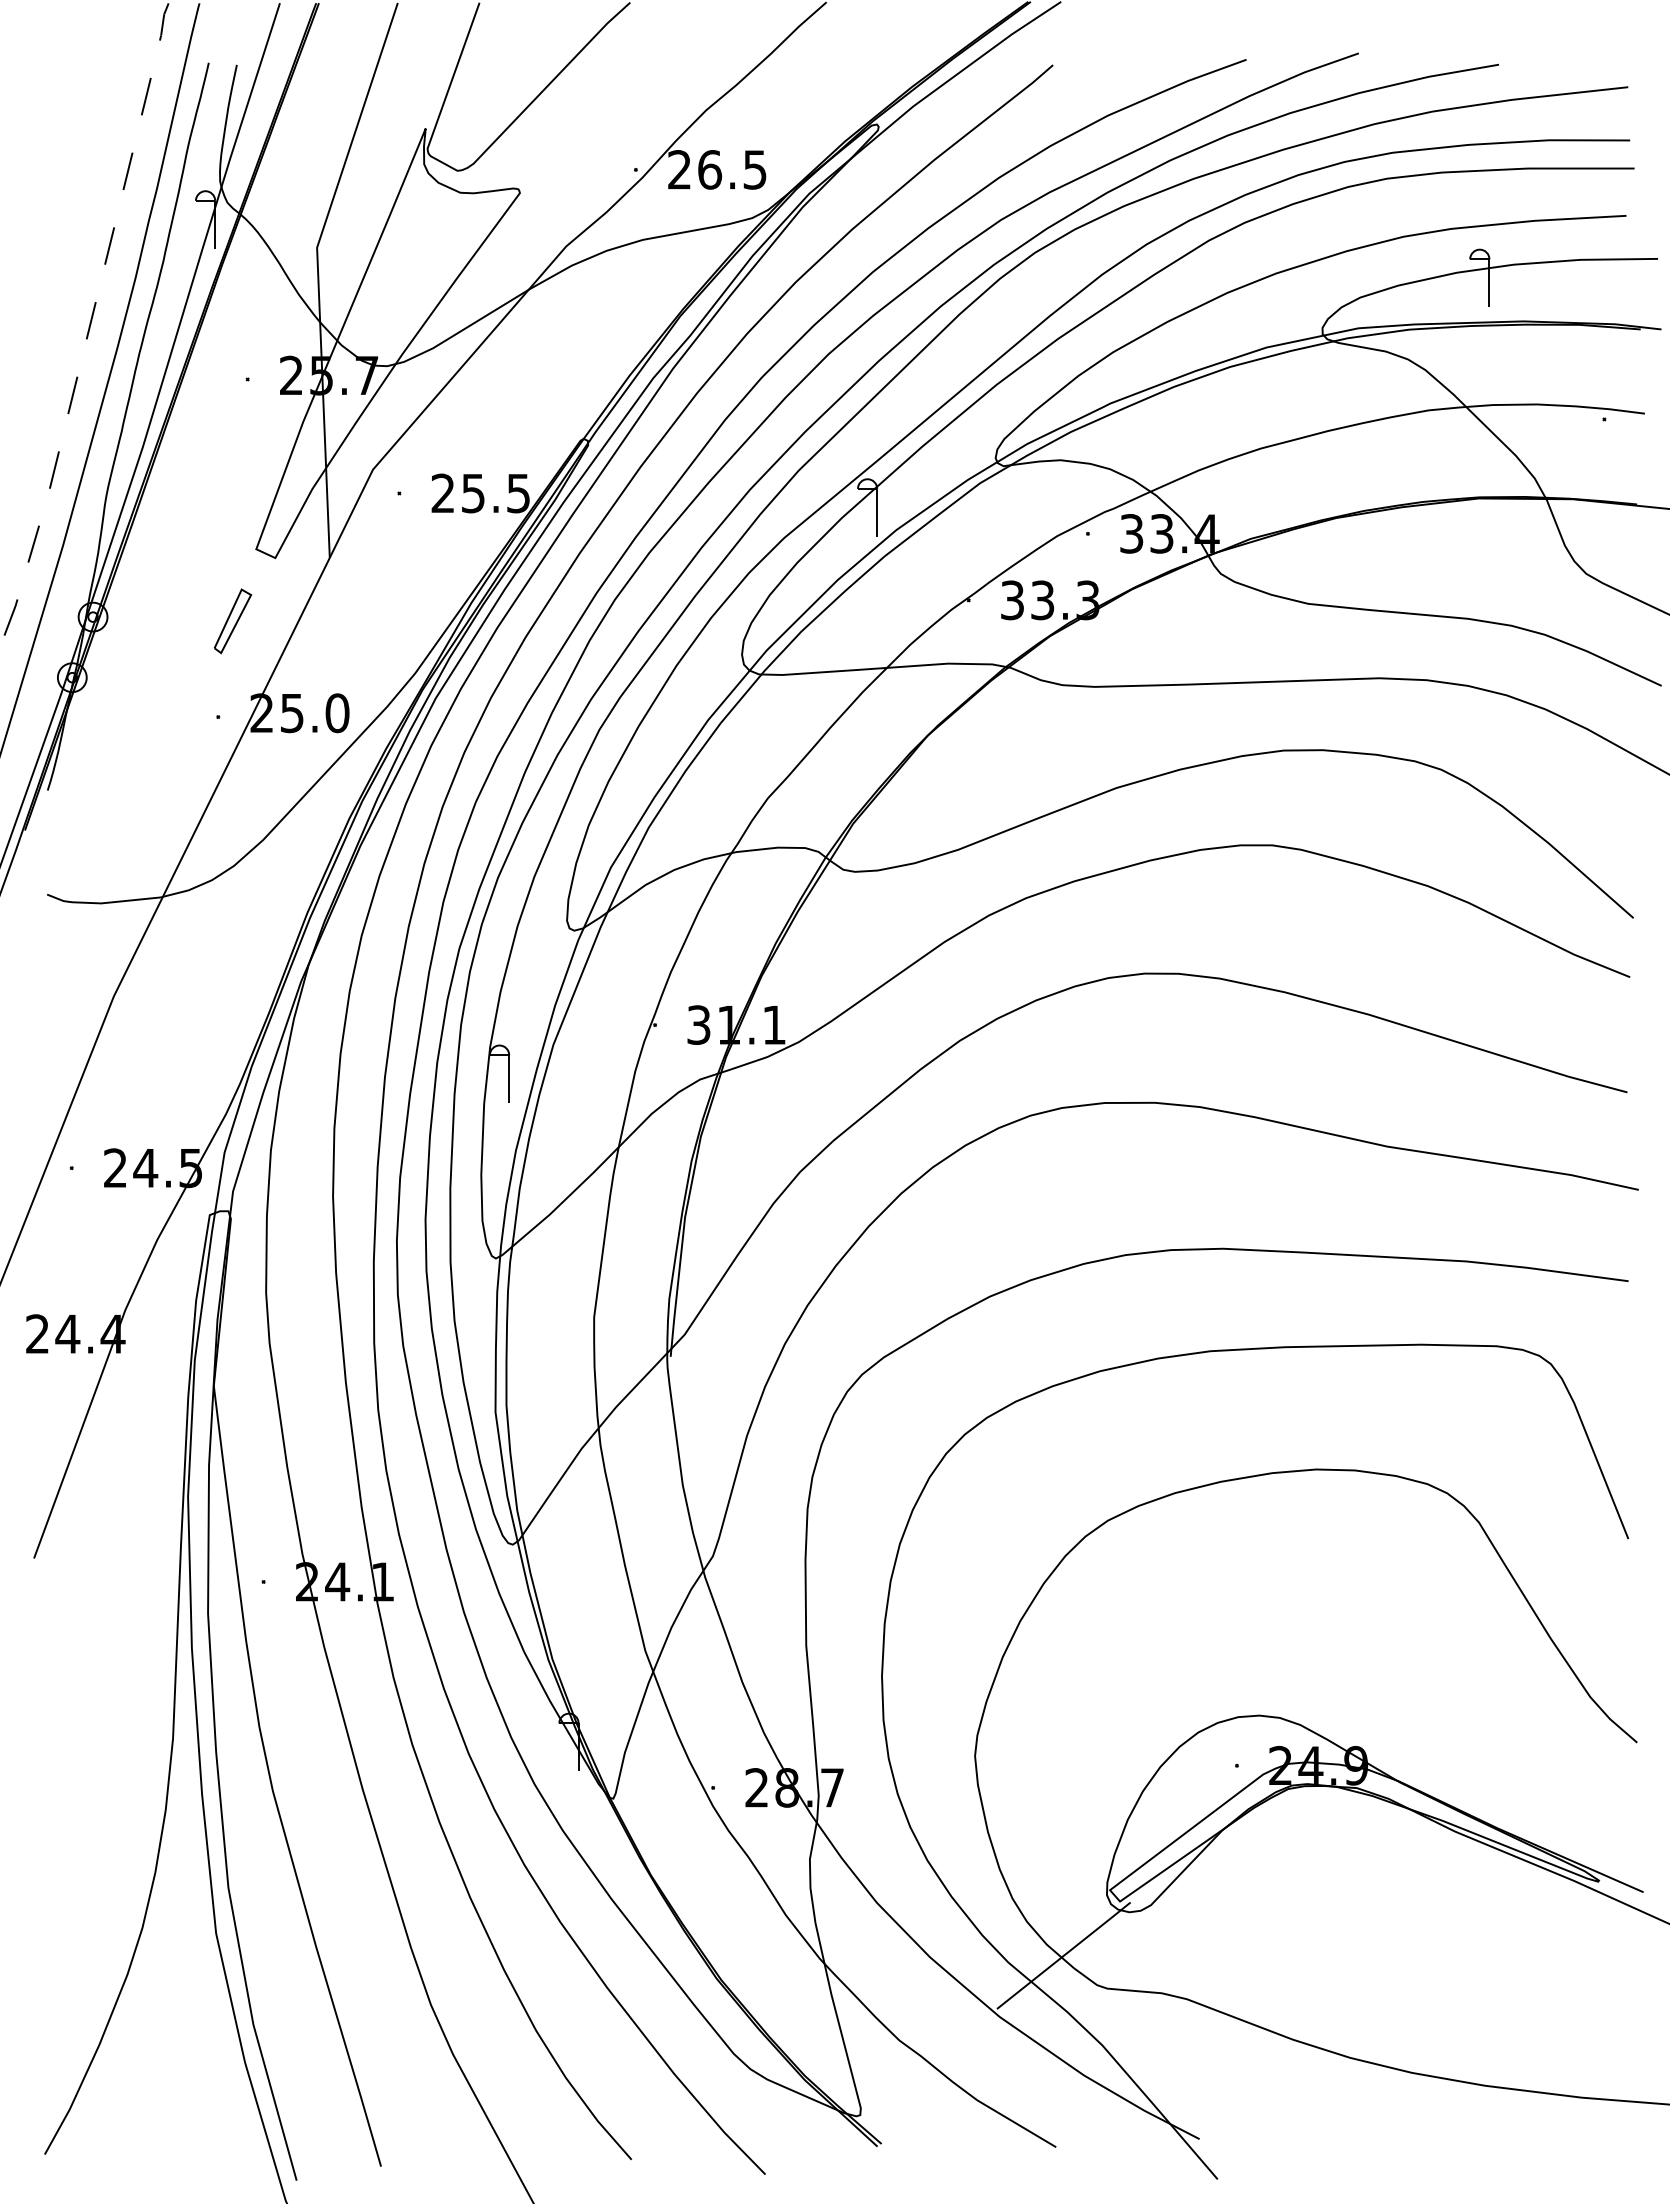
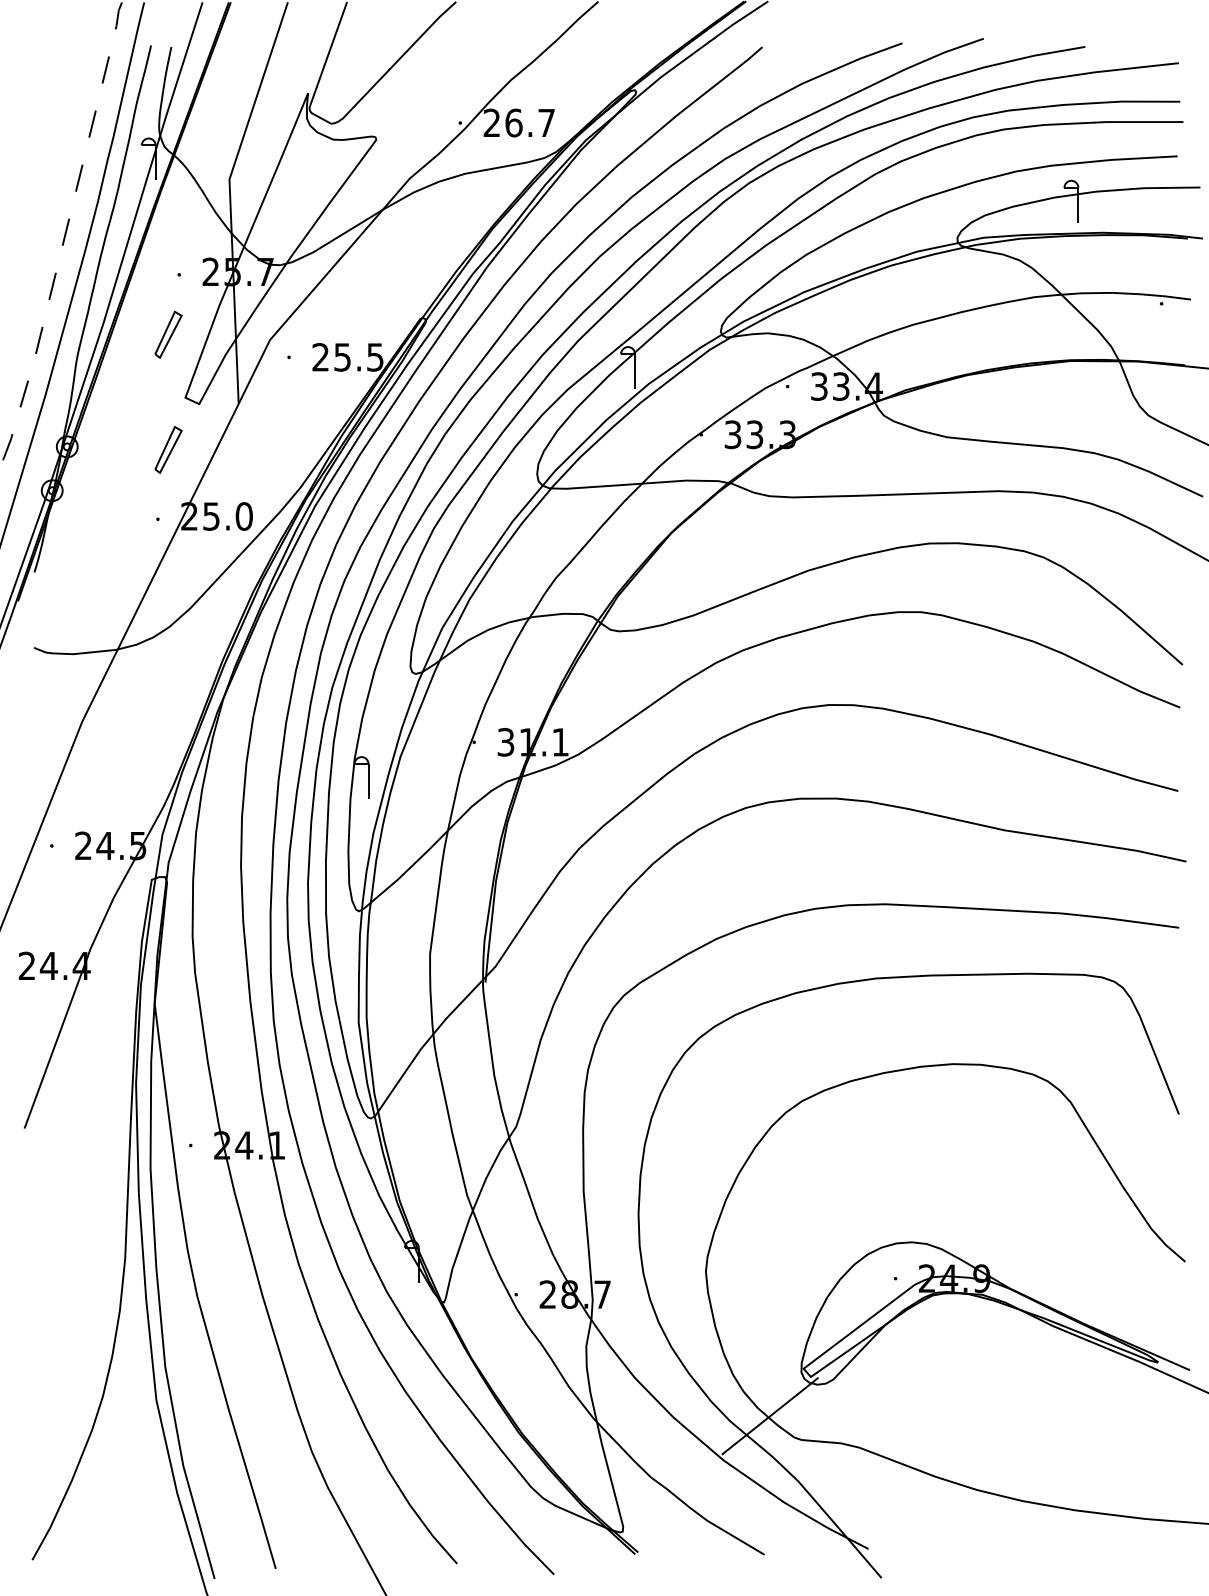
text: (754, 169) -> (546, 122), 26.5 -> 26.7
part: (233, 462) -> (168, 334), added

